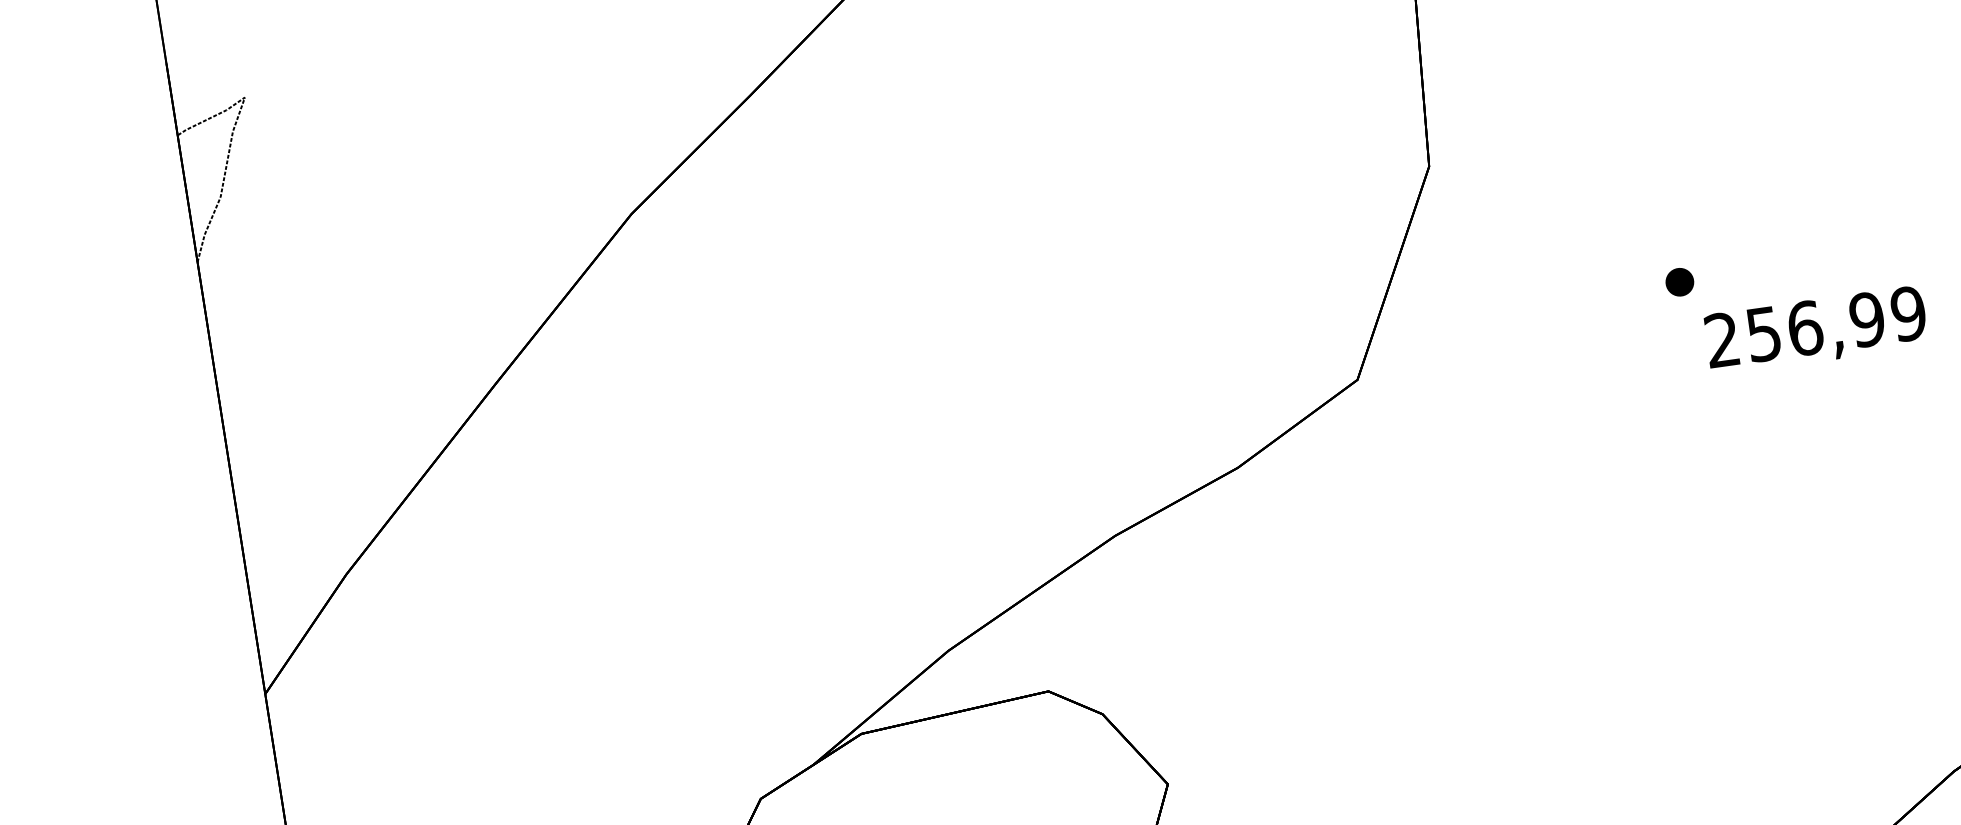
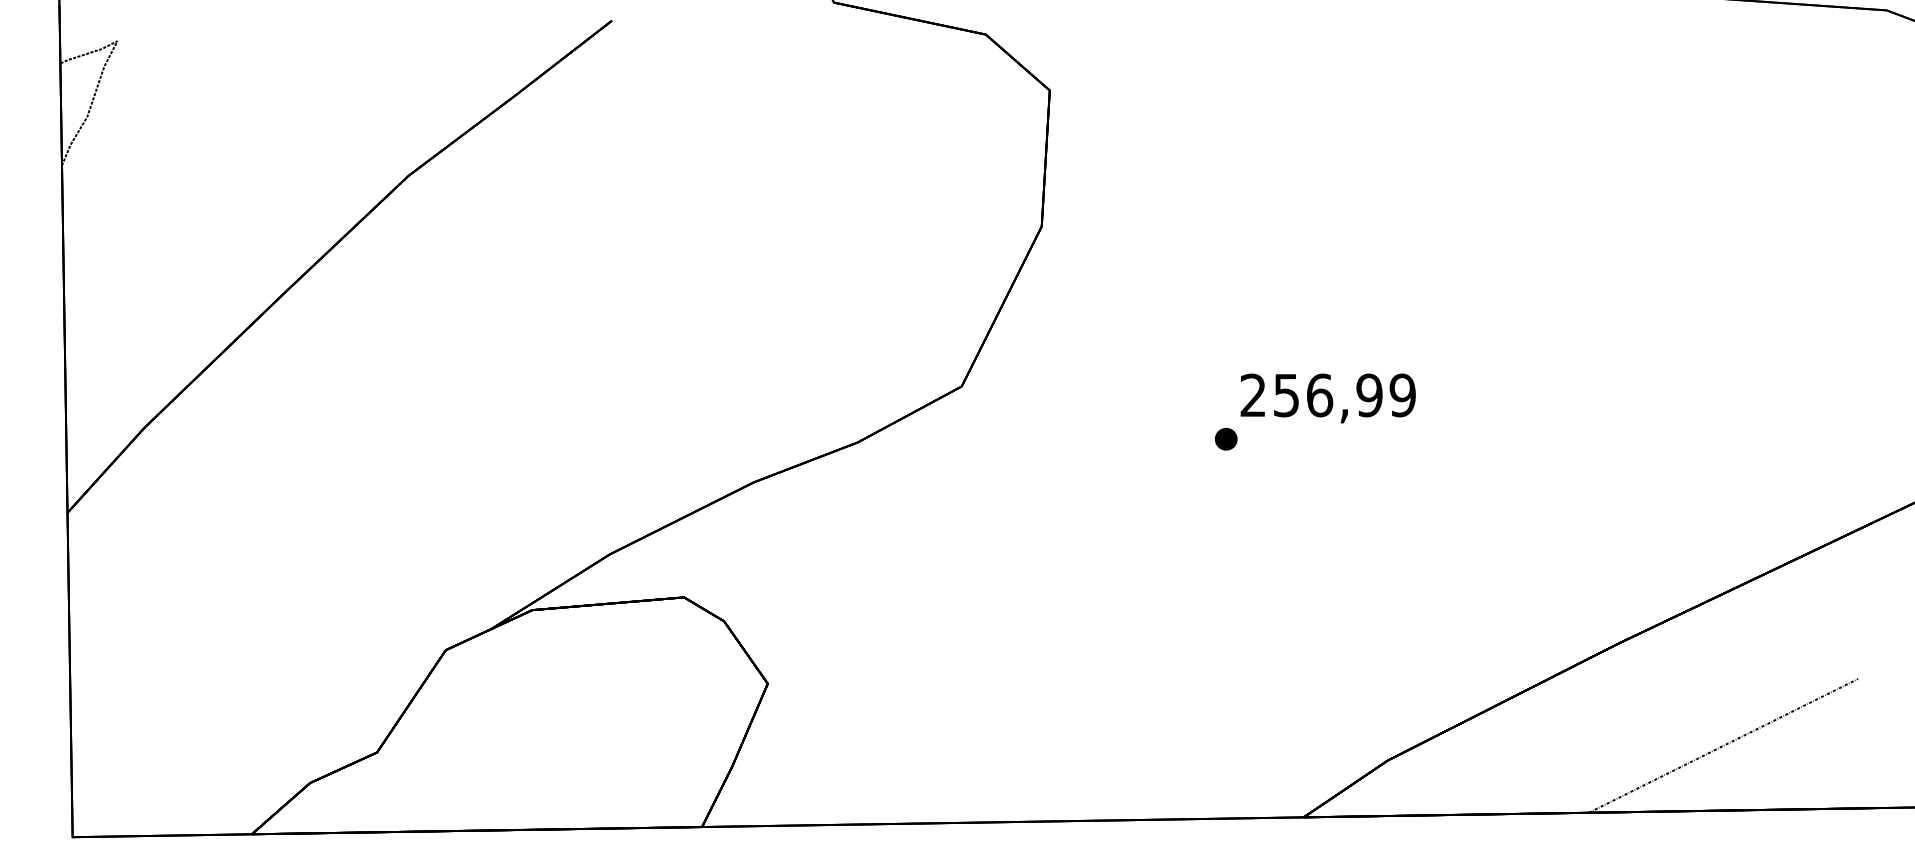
part: (1678, 282) -> (1225, 439), moved

